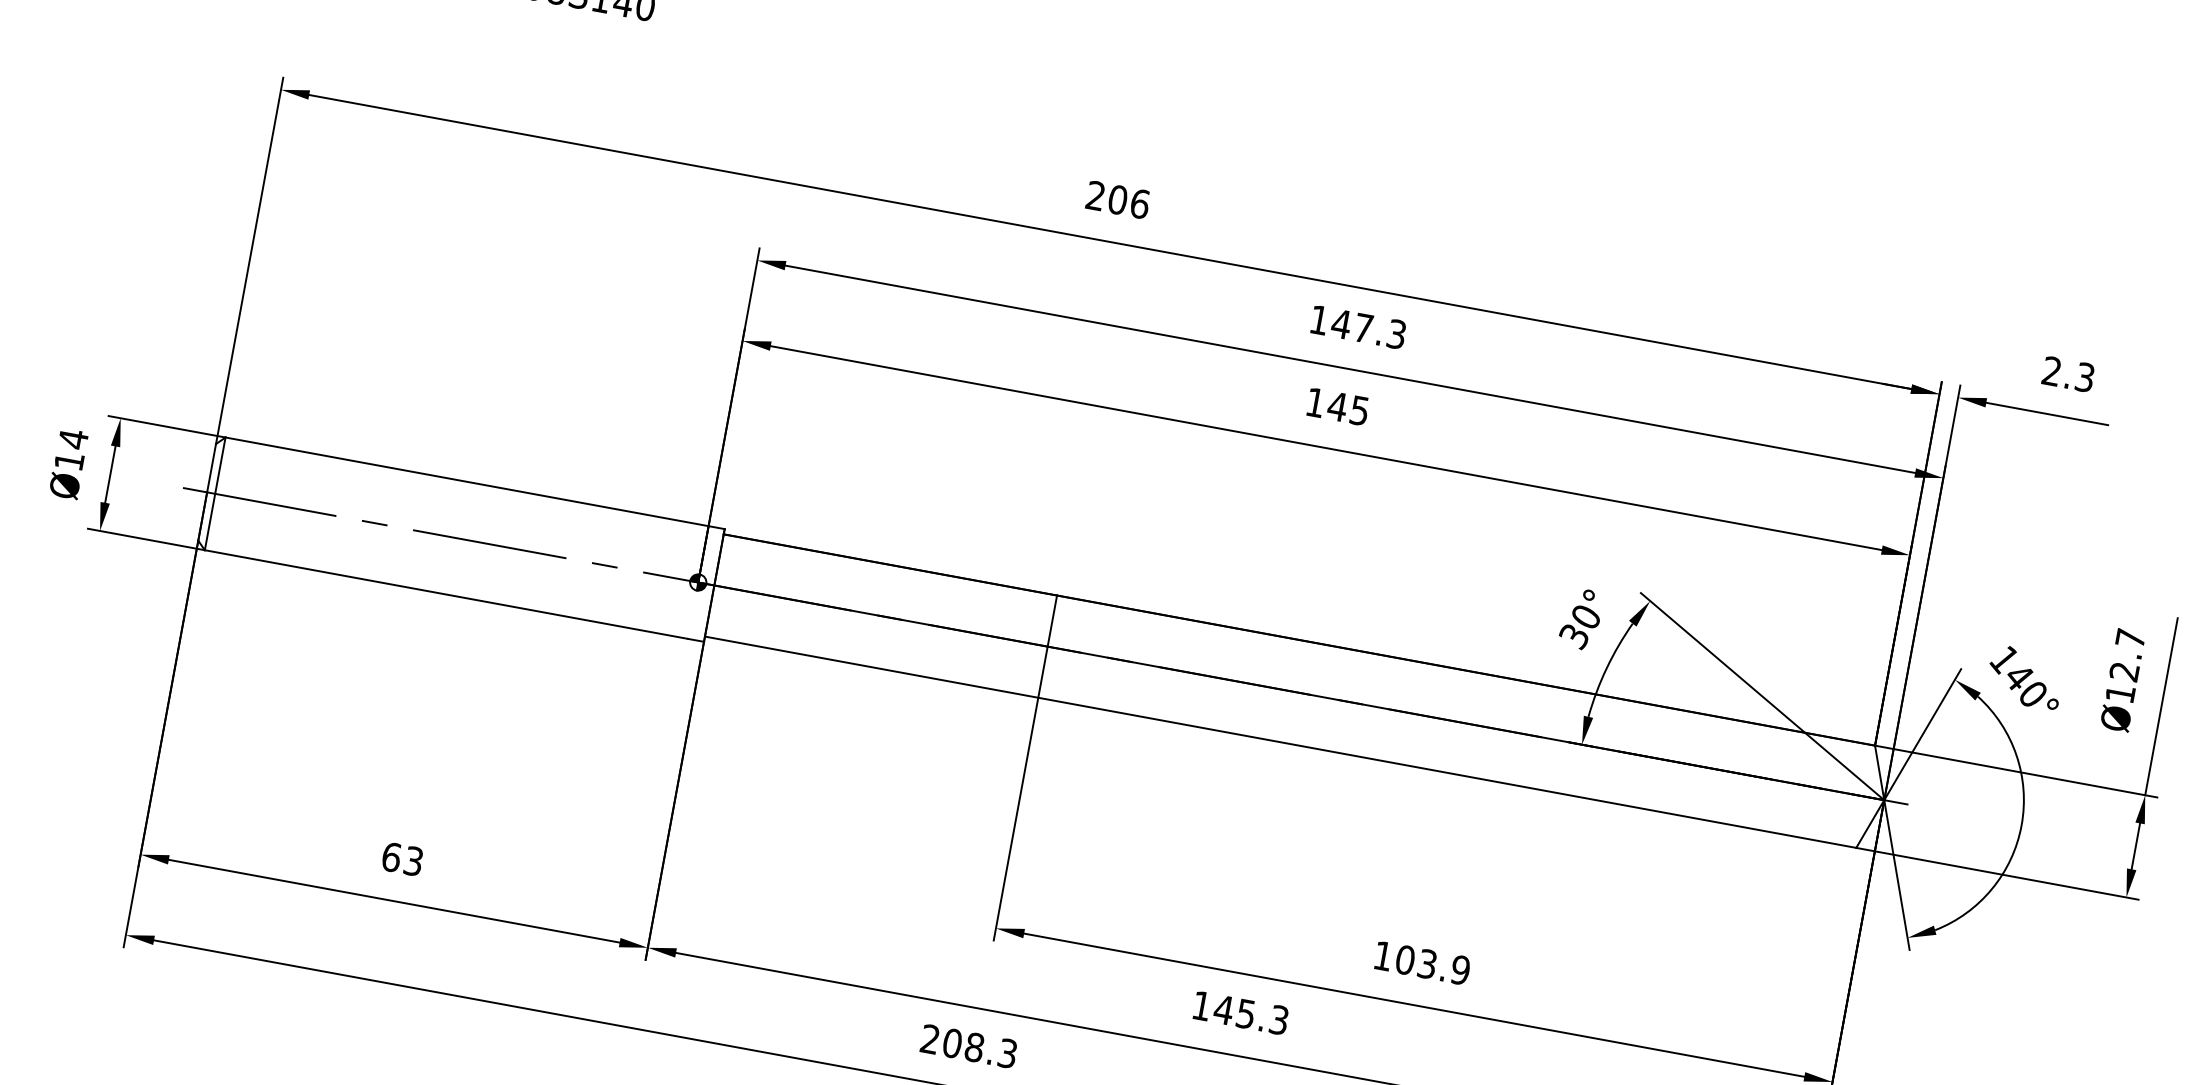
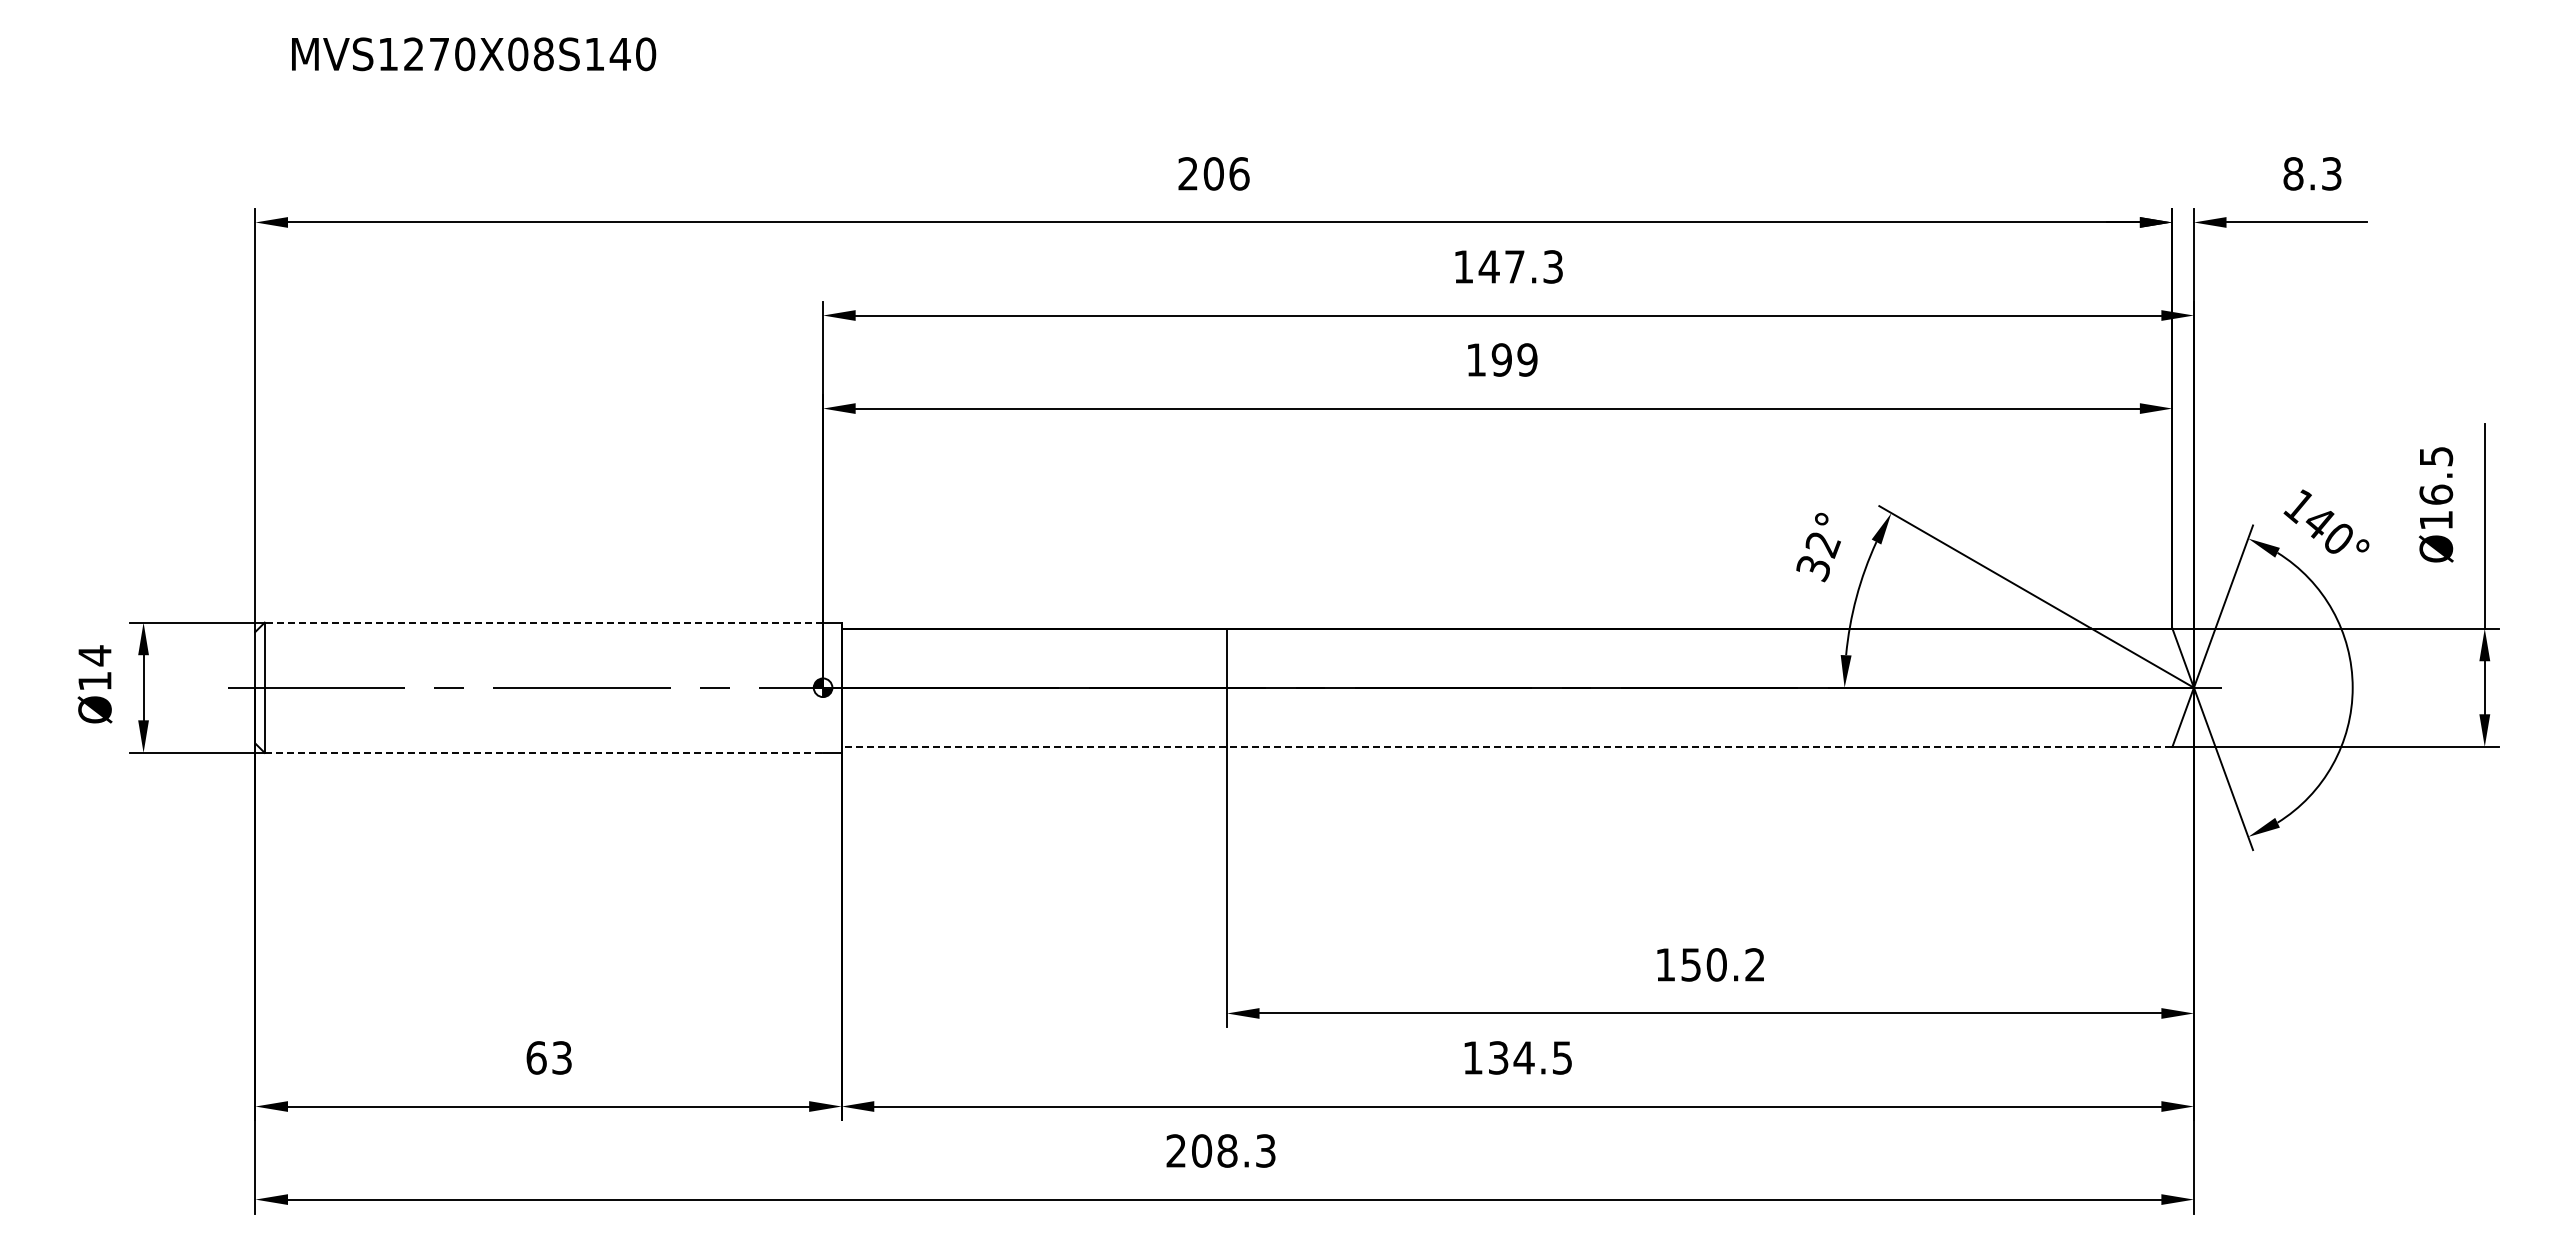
text: (2052, 371) -> (2293, 173), 2.3 -> 8.3
text: (1348, 408) -> (1514, 359), 145 -> 199
line: (466, 481) -> (543, 622), solid -> dashed
line: (446, 594) -> (544, 752), solid -> dashed
text: (1585, 618) -> (1822, 545), 30° -> 32°
text: (2127, 655) -> (2436, 475), Ø12.7 -> Ø16.5
line: (1280, 741) -> (1506, 746), solid -> dashed
text: (1433, 964) -> (1723, 964), 103.9 -> 150.2
text: (1250, 1014) -> (1529, 1057), 145.3 -> 134.5

